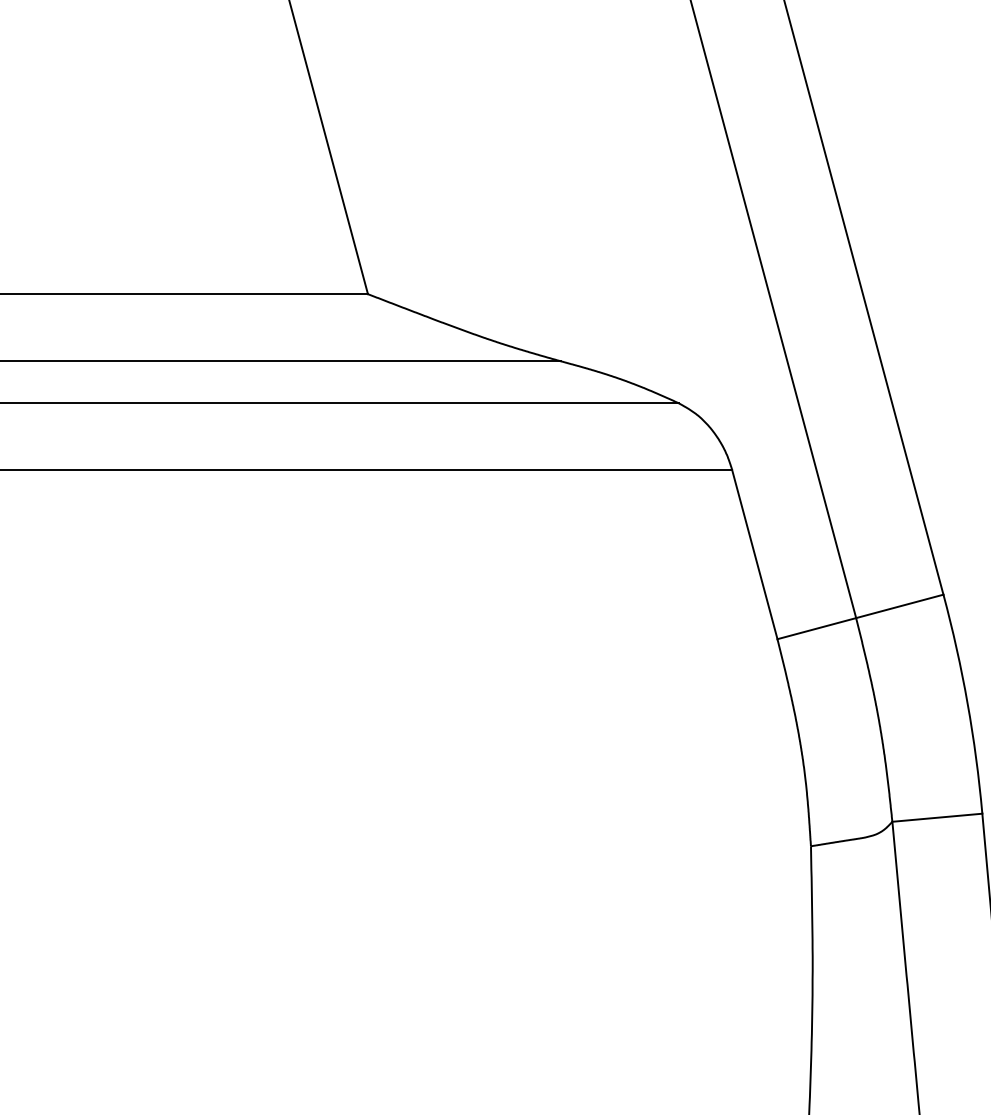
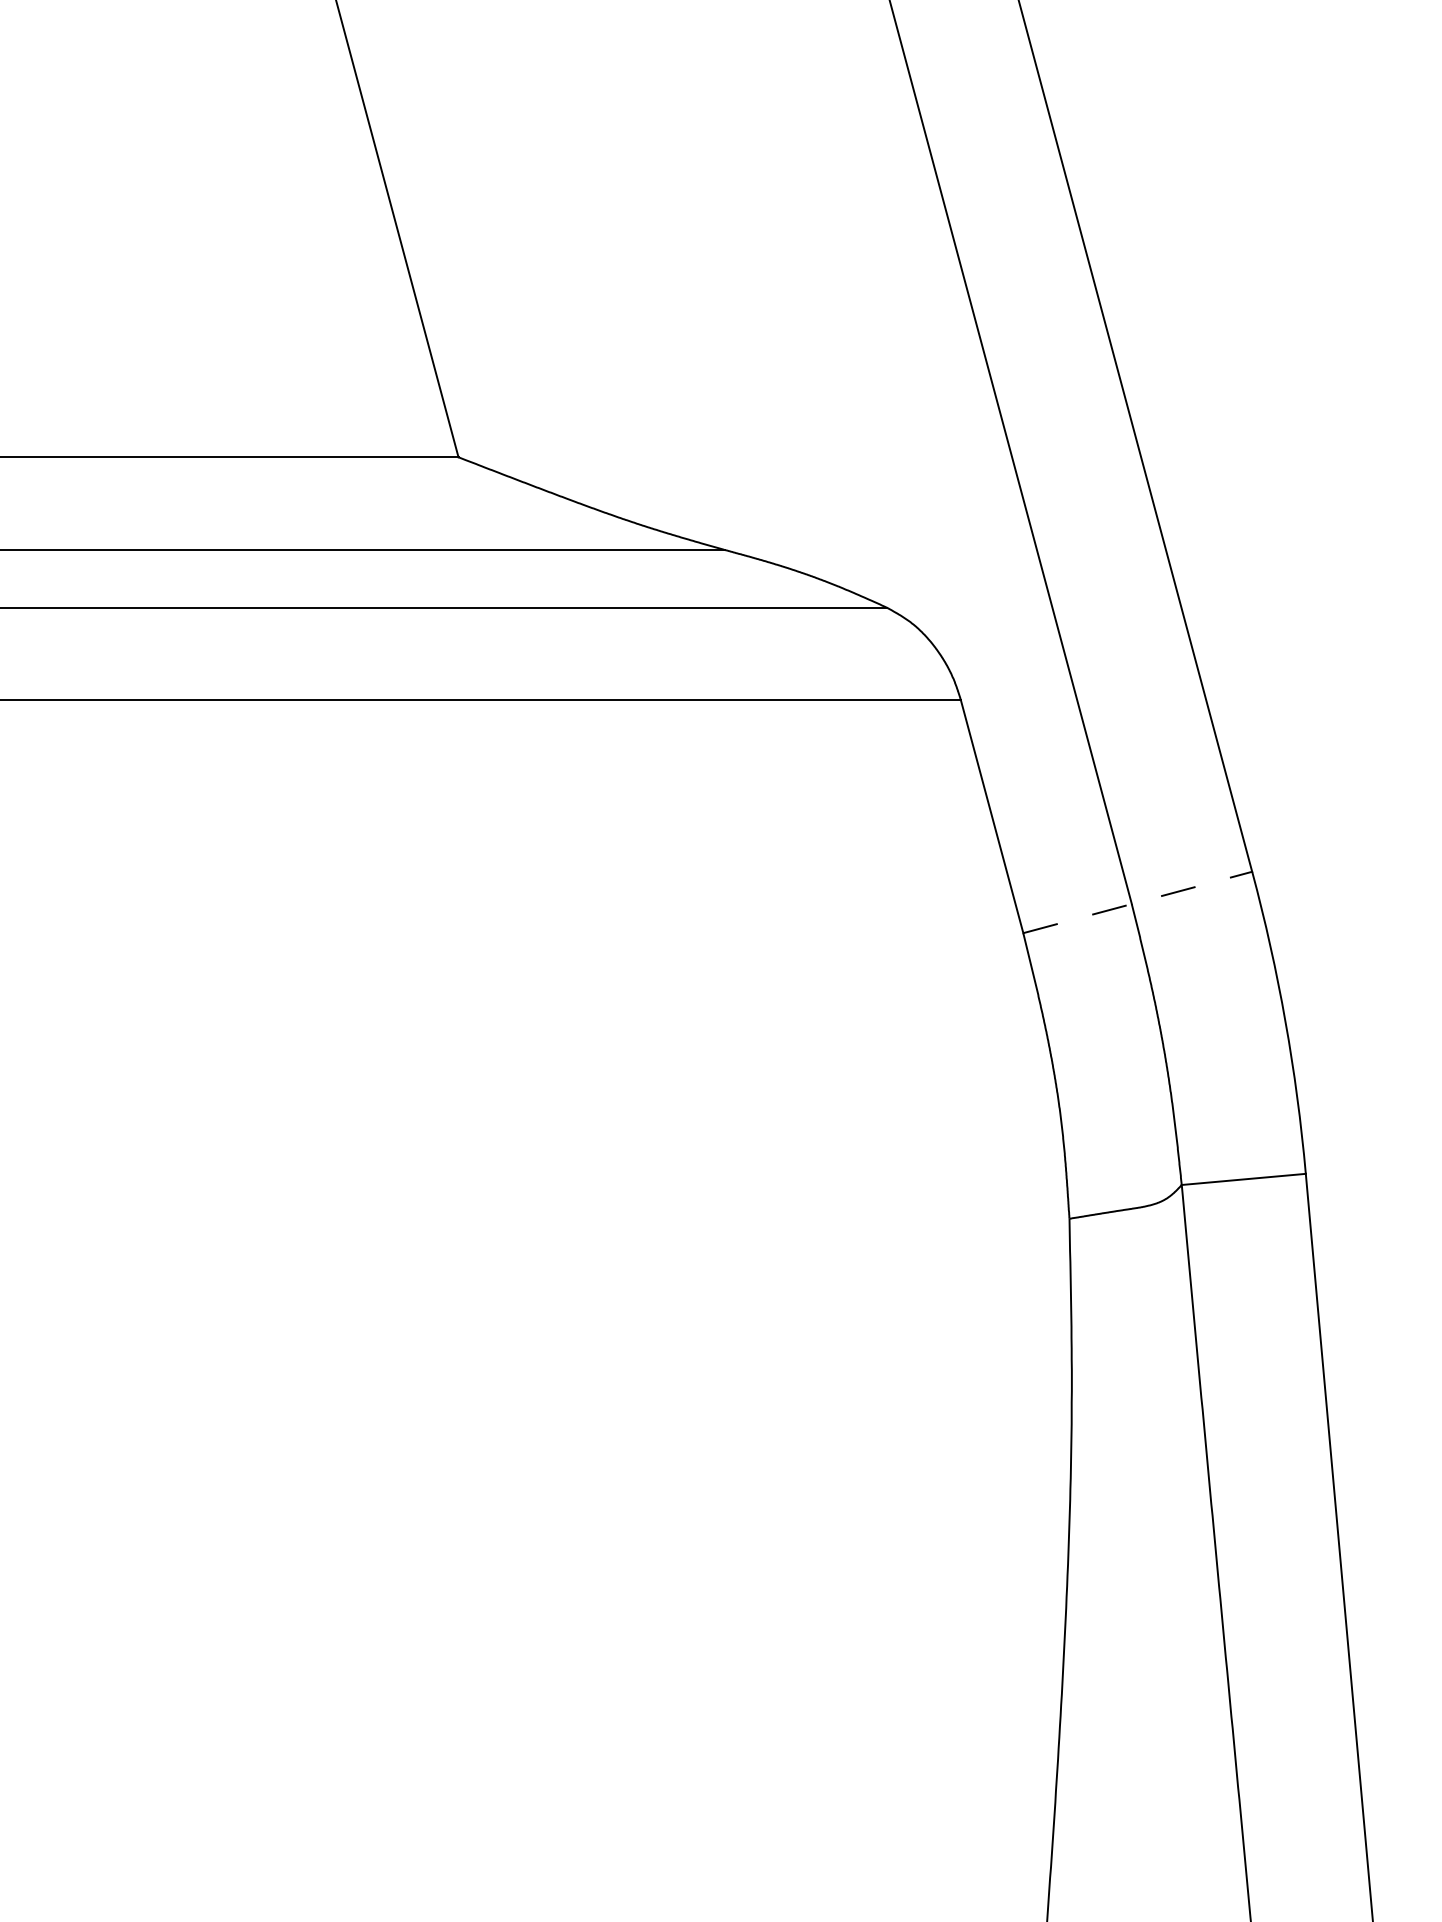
line: (861, 616) -> (1138, 902), solid -> dashed

